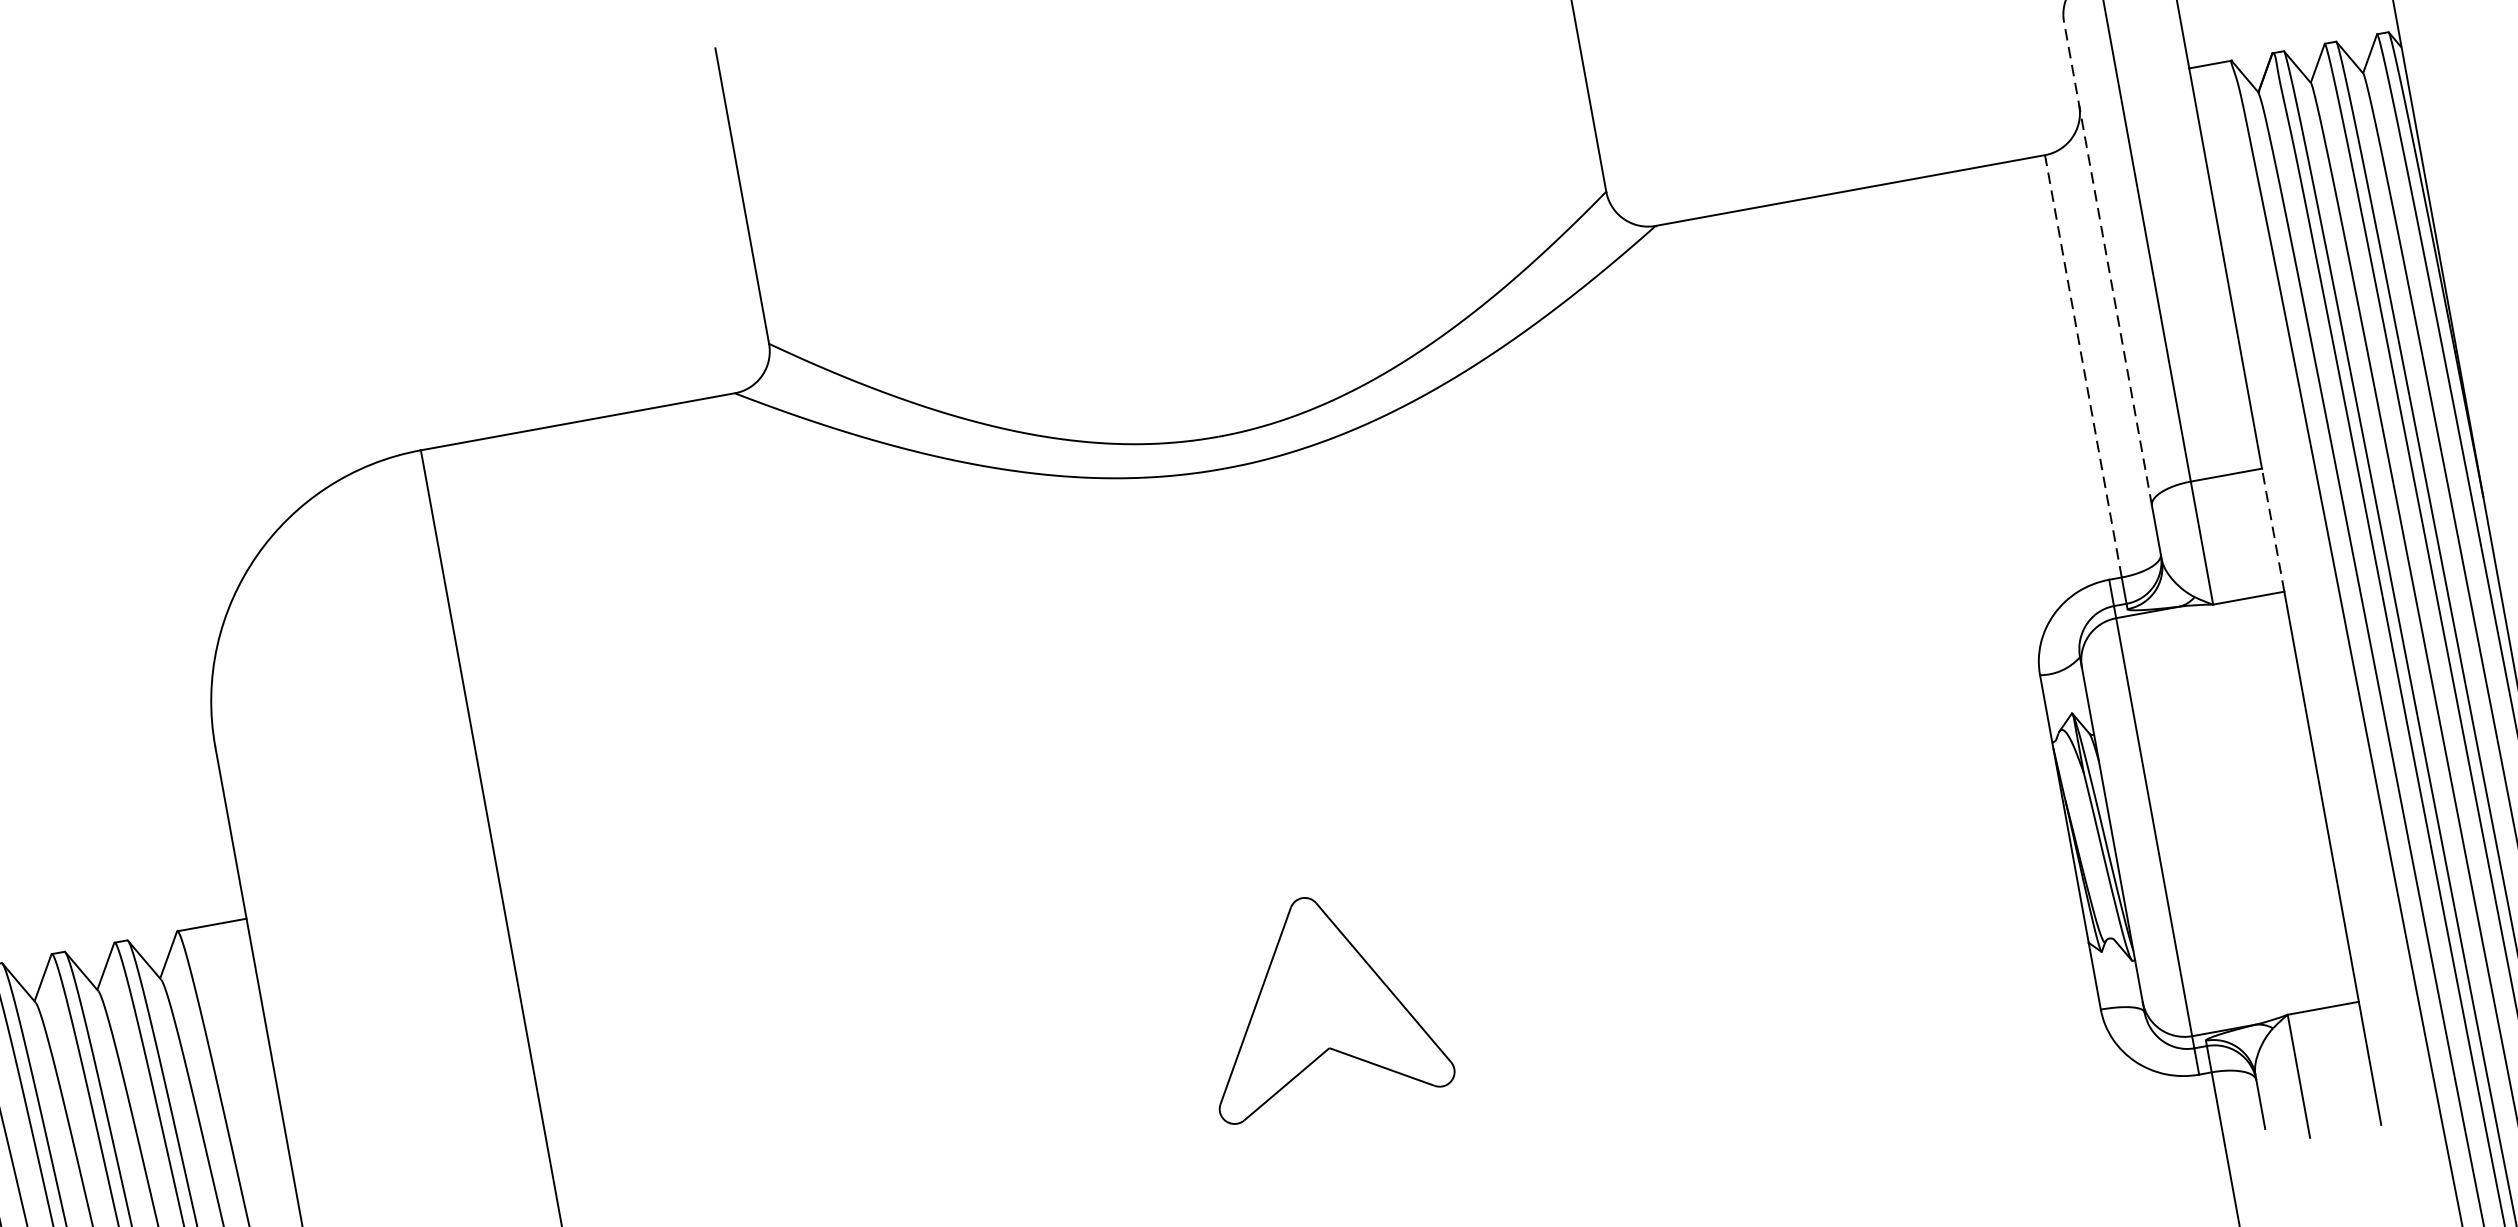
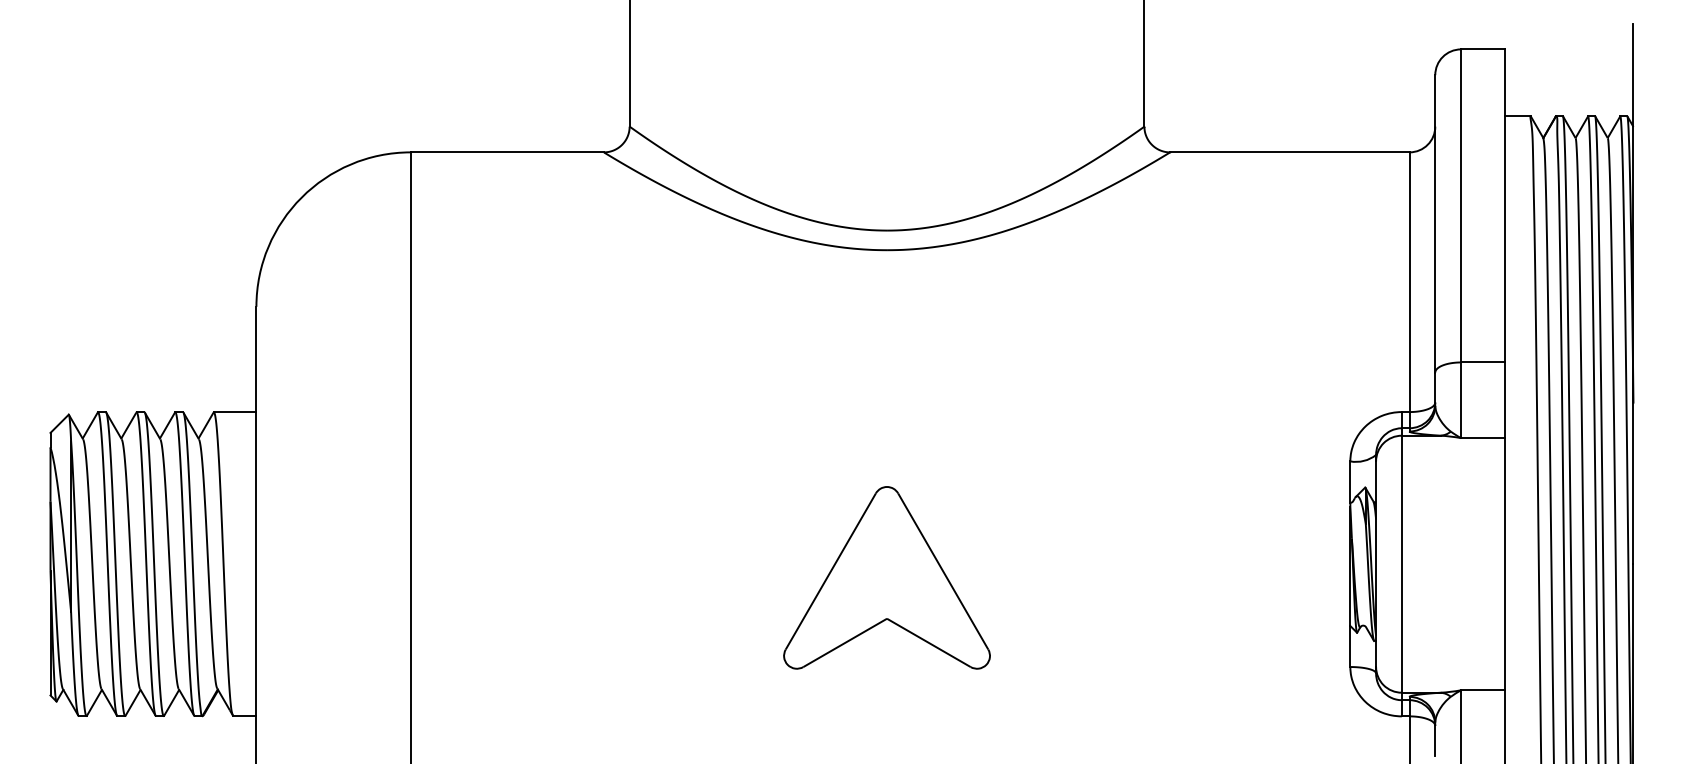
line: (2108, 263) -> (1435, 223), dashed -> solid
line: (2083, 366) -> (1409, 282), dashed -> solid
line: (2272, 530) -> (1504, 400), dashed -> solid
part: (1320, 1001) -> (886, 577), size x1.43

